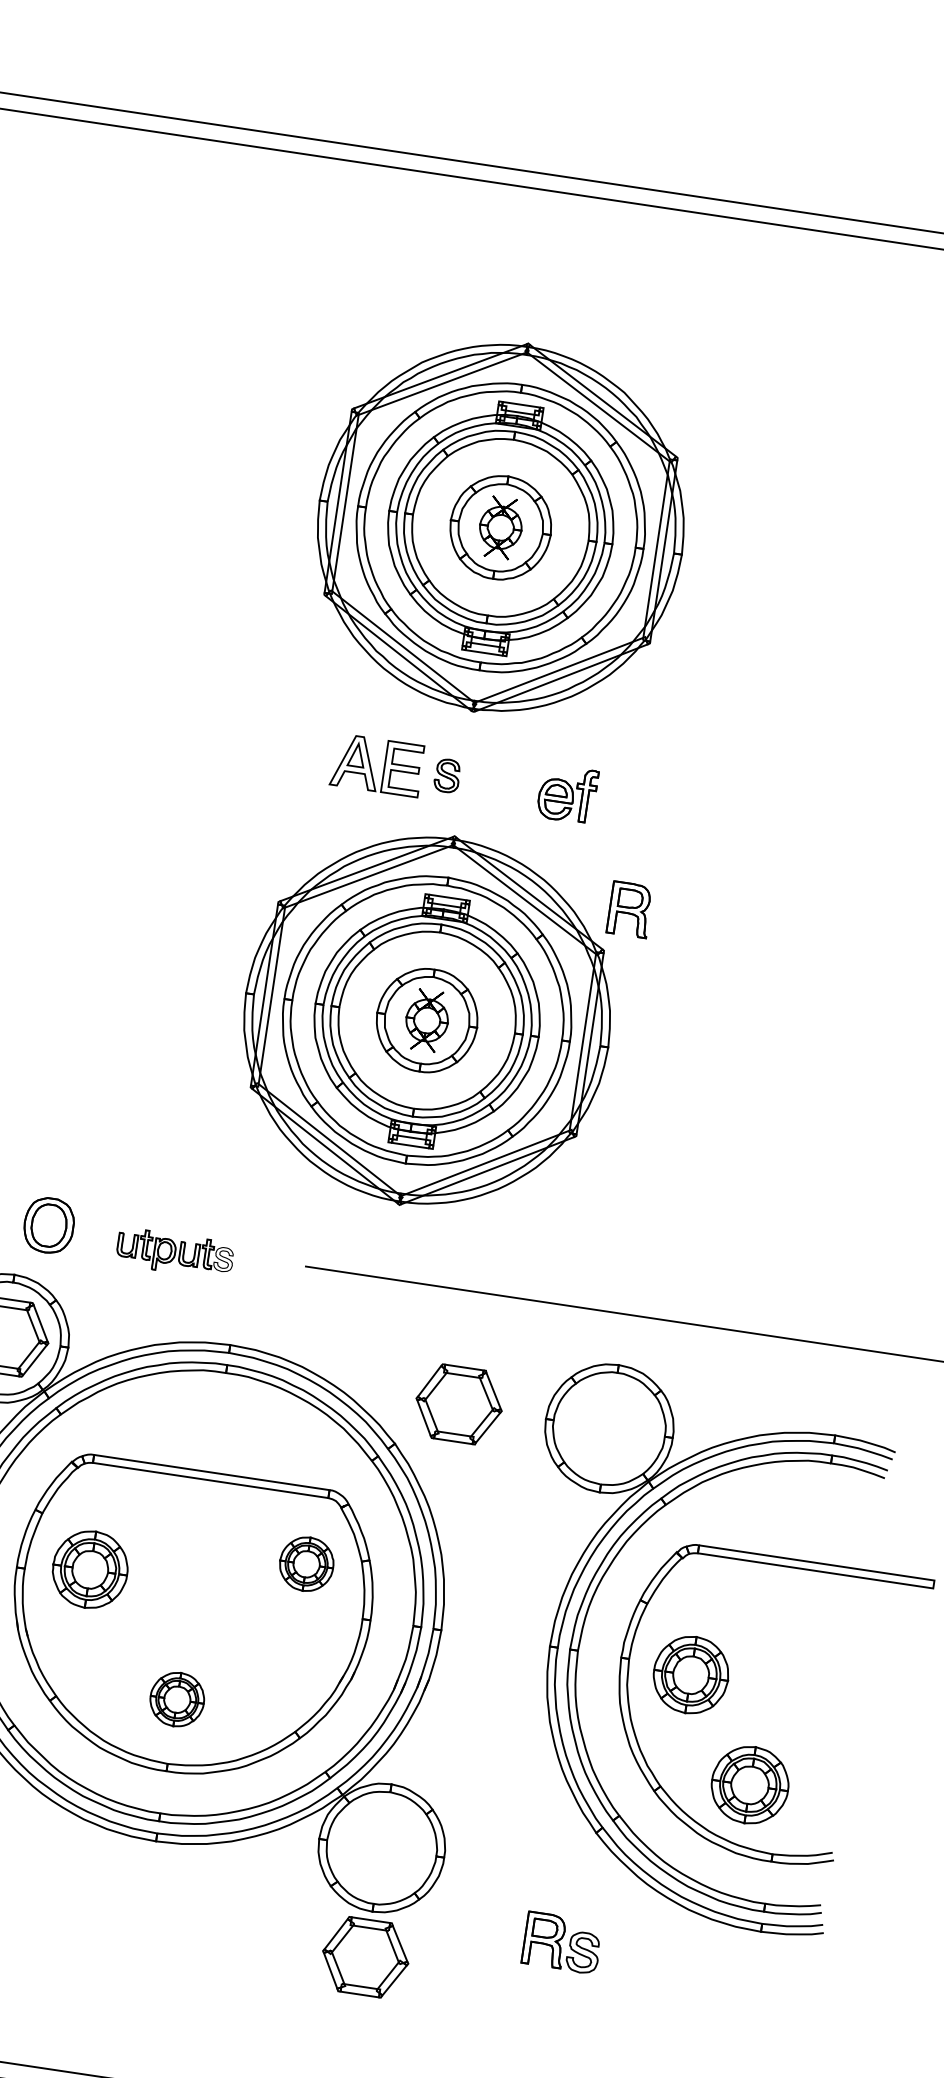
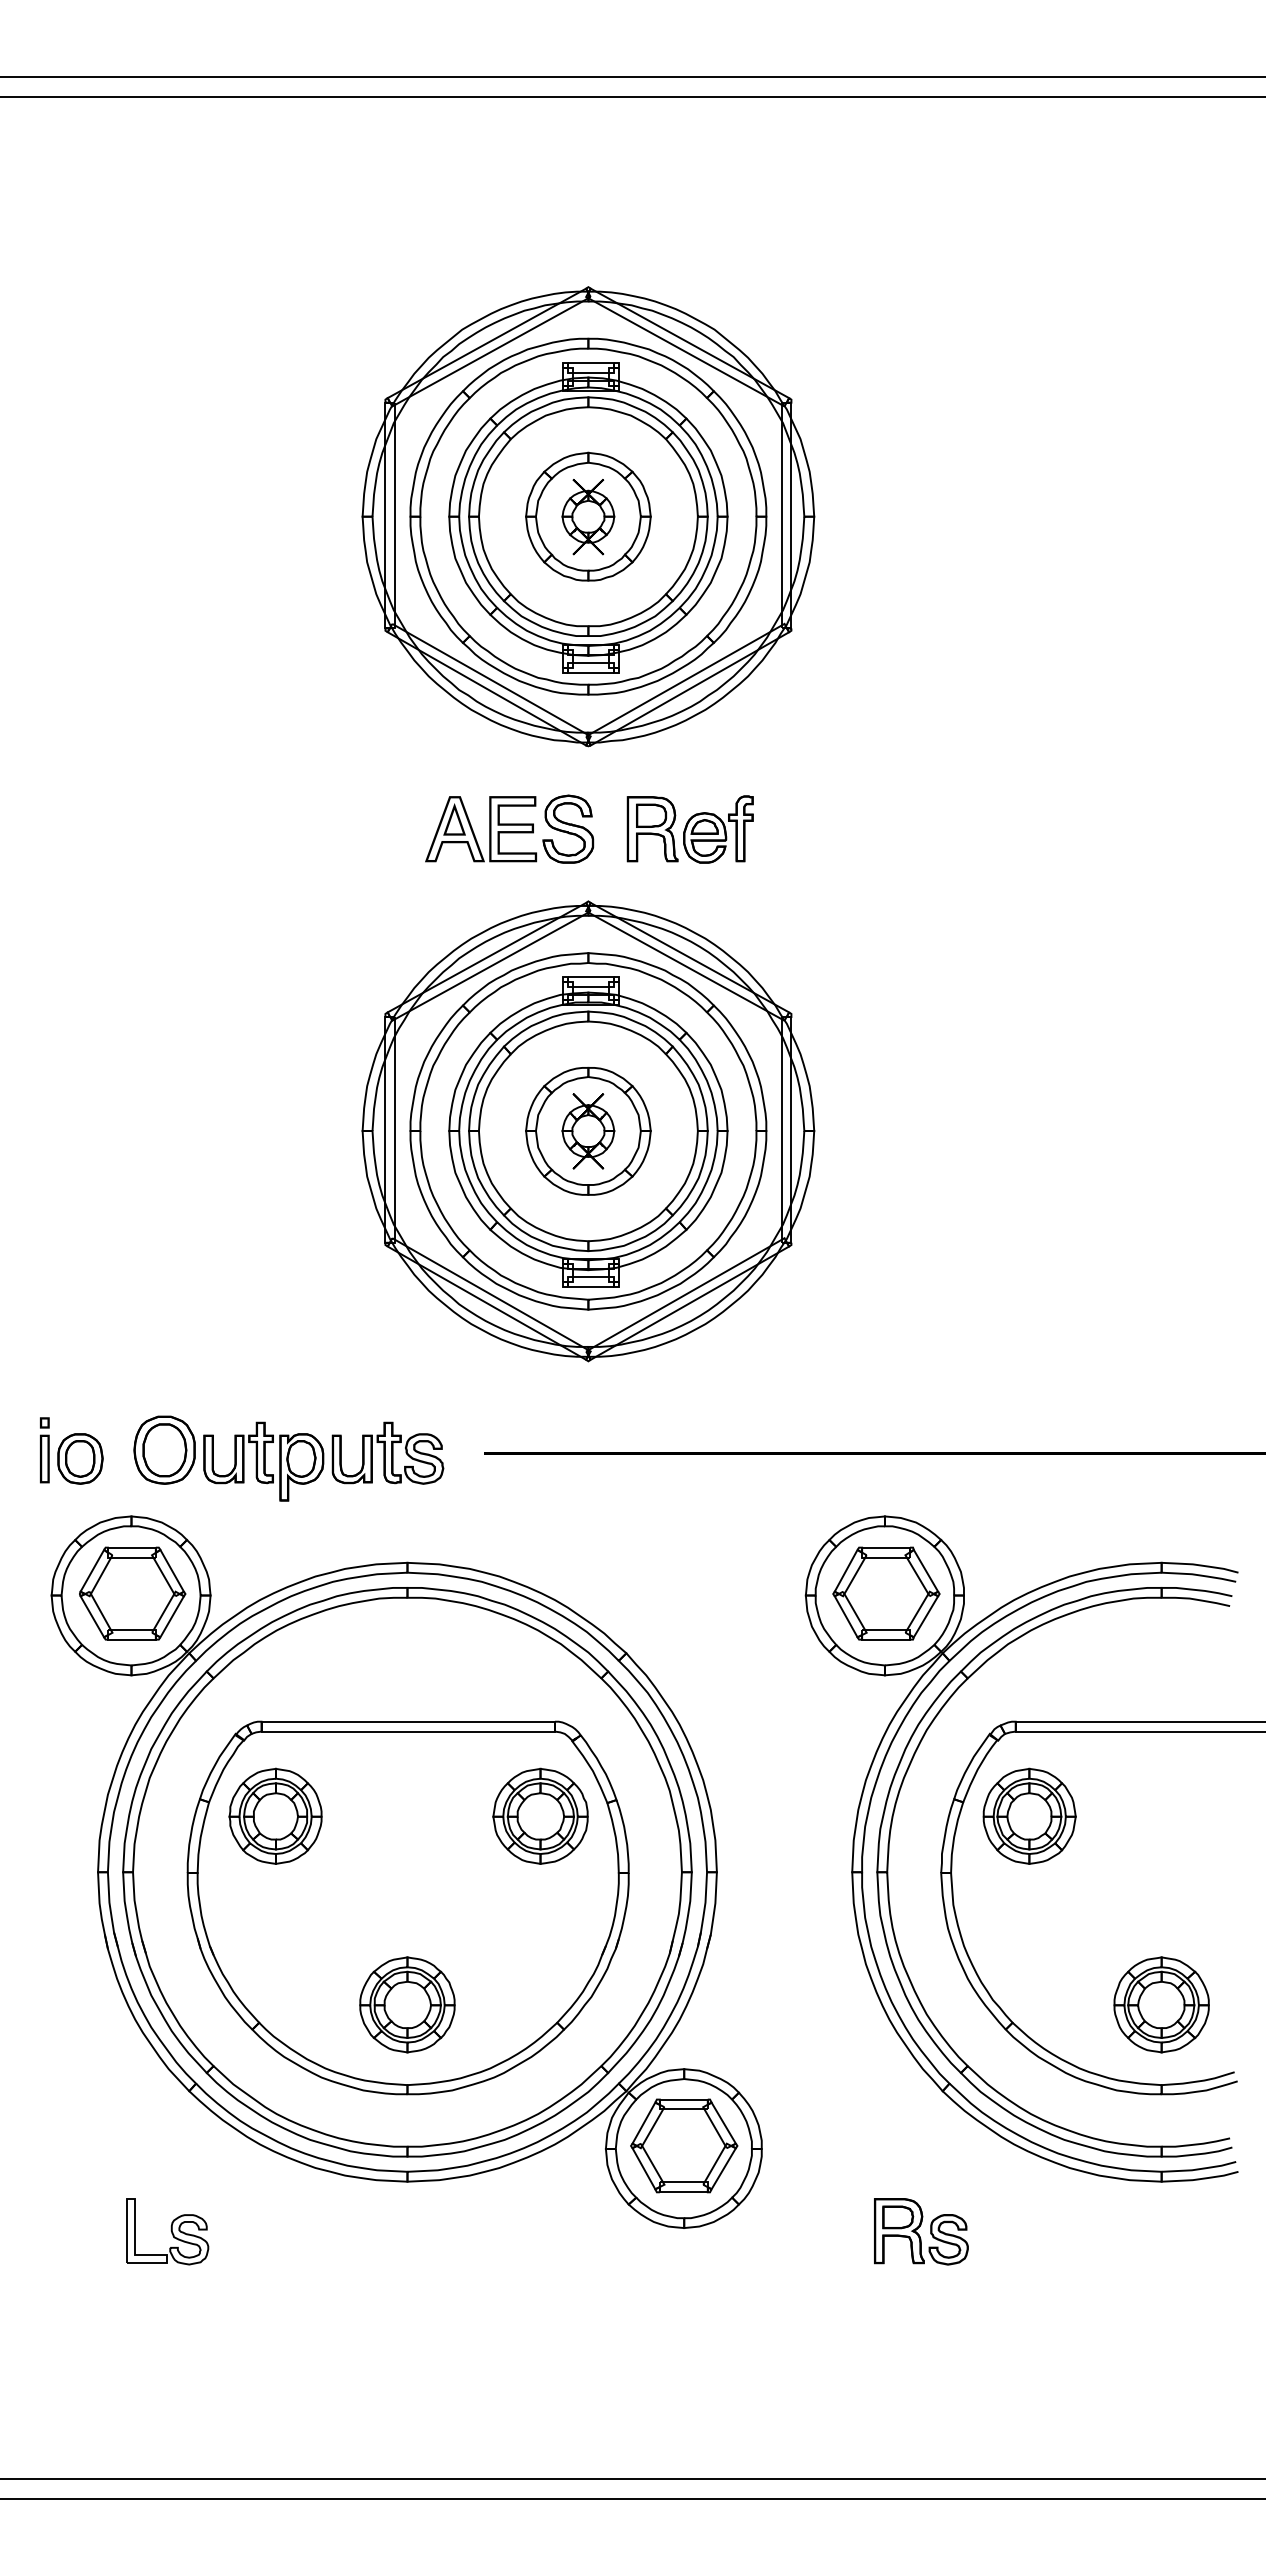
part: (447, 775) -> (568, 828), size x1.67
part: (629, 909) -> (652, 829), moved
part: (175, 1253) -> (323, 1461), size x1.67
part: (459, 1404) -> (886, 1593), moved
part: (306, 1563) -> (540, 1815), size x1.43
part: (90, 1568) -> (275, 1815), moved
part: (691, 1674) -> (1029, 1815), moved
part: (177, 1699) -> (407, 2004), size x1.43
part: (750, 1784) -> (1161, 2004), moved
part: (365, 1957) -> (684, 2145), moved

